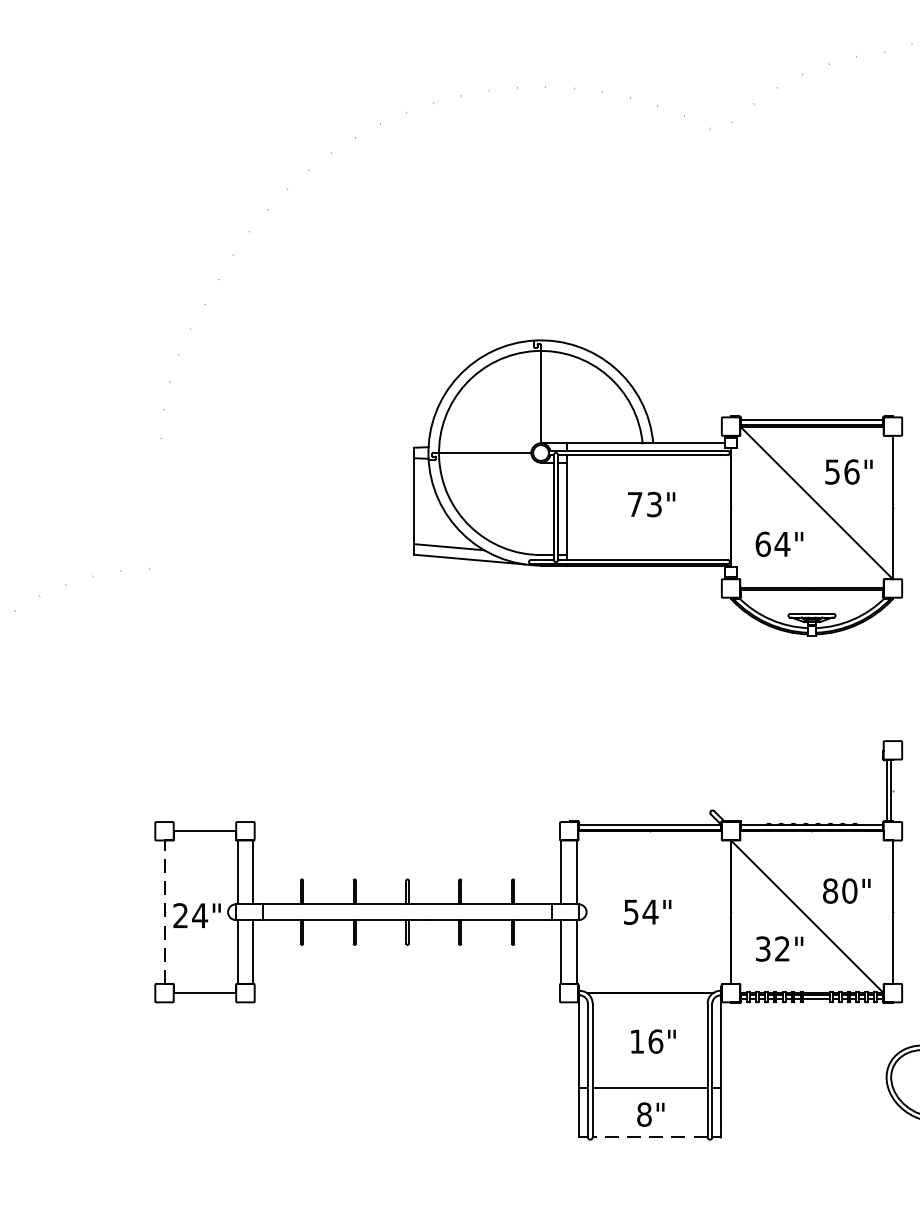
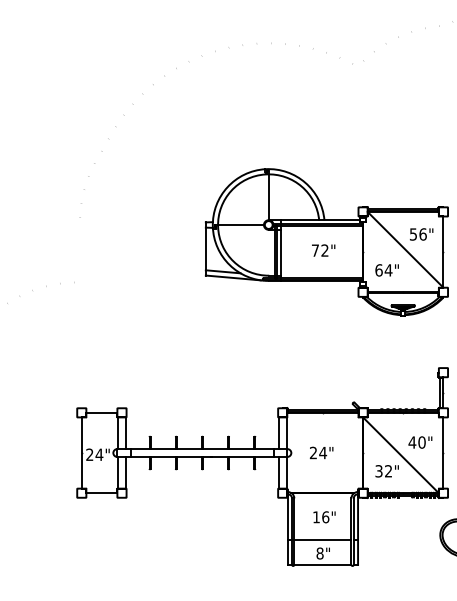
text: (653, 504) -> (324, 250), 73" -> 72"
text: (830, 891) -> (412, 442), 80" -> 40"
text: (631, 911) -> (313, 452), 54" -> 24"
line: (163, 913) -> (81, 453), dashed -> solid
line: (649, 1136) -> (322, 564), dashed -> solid

